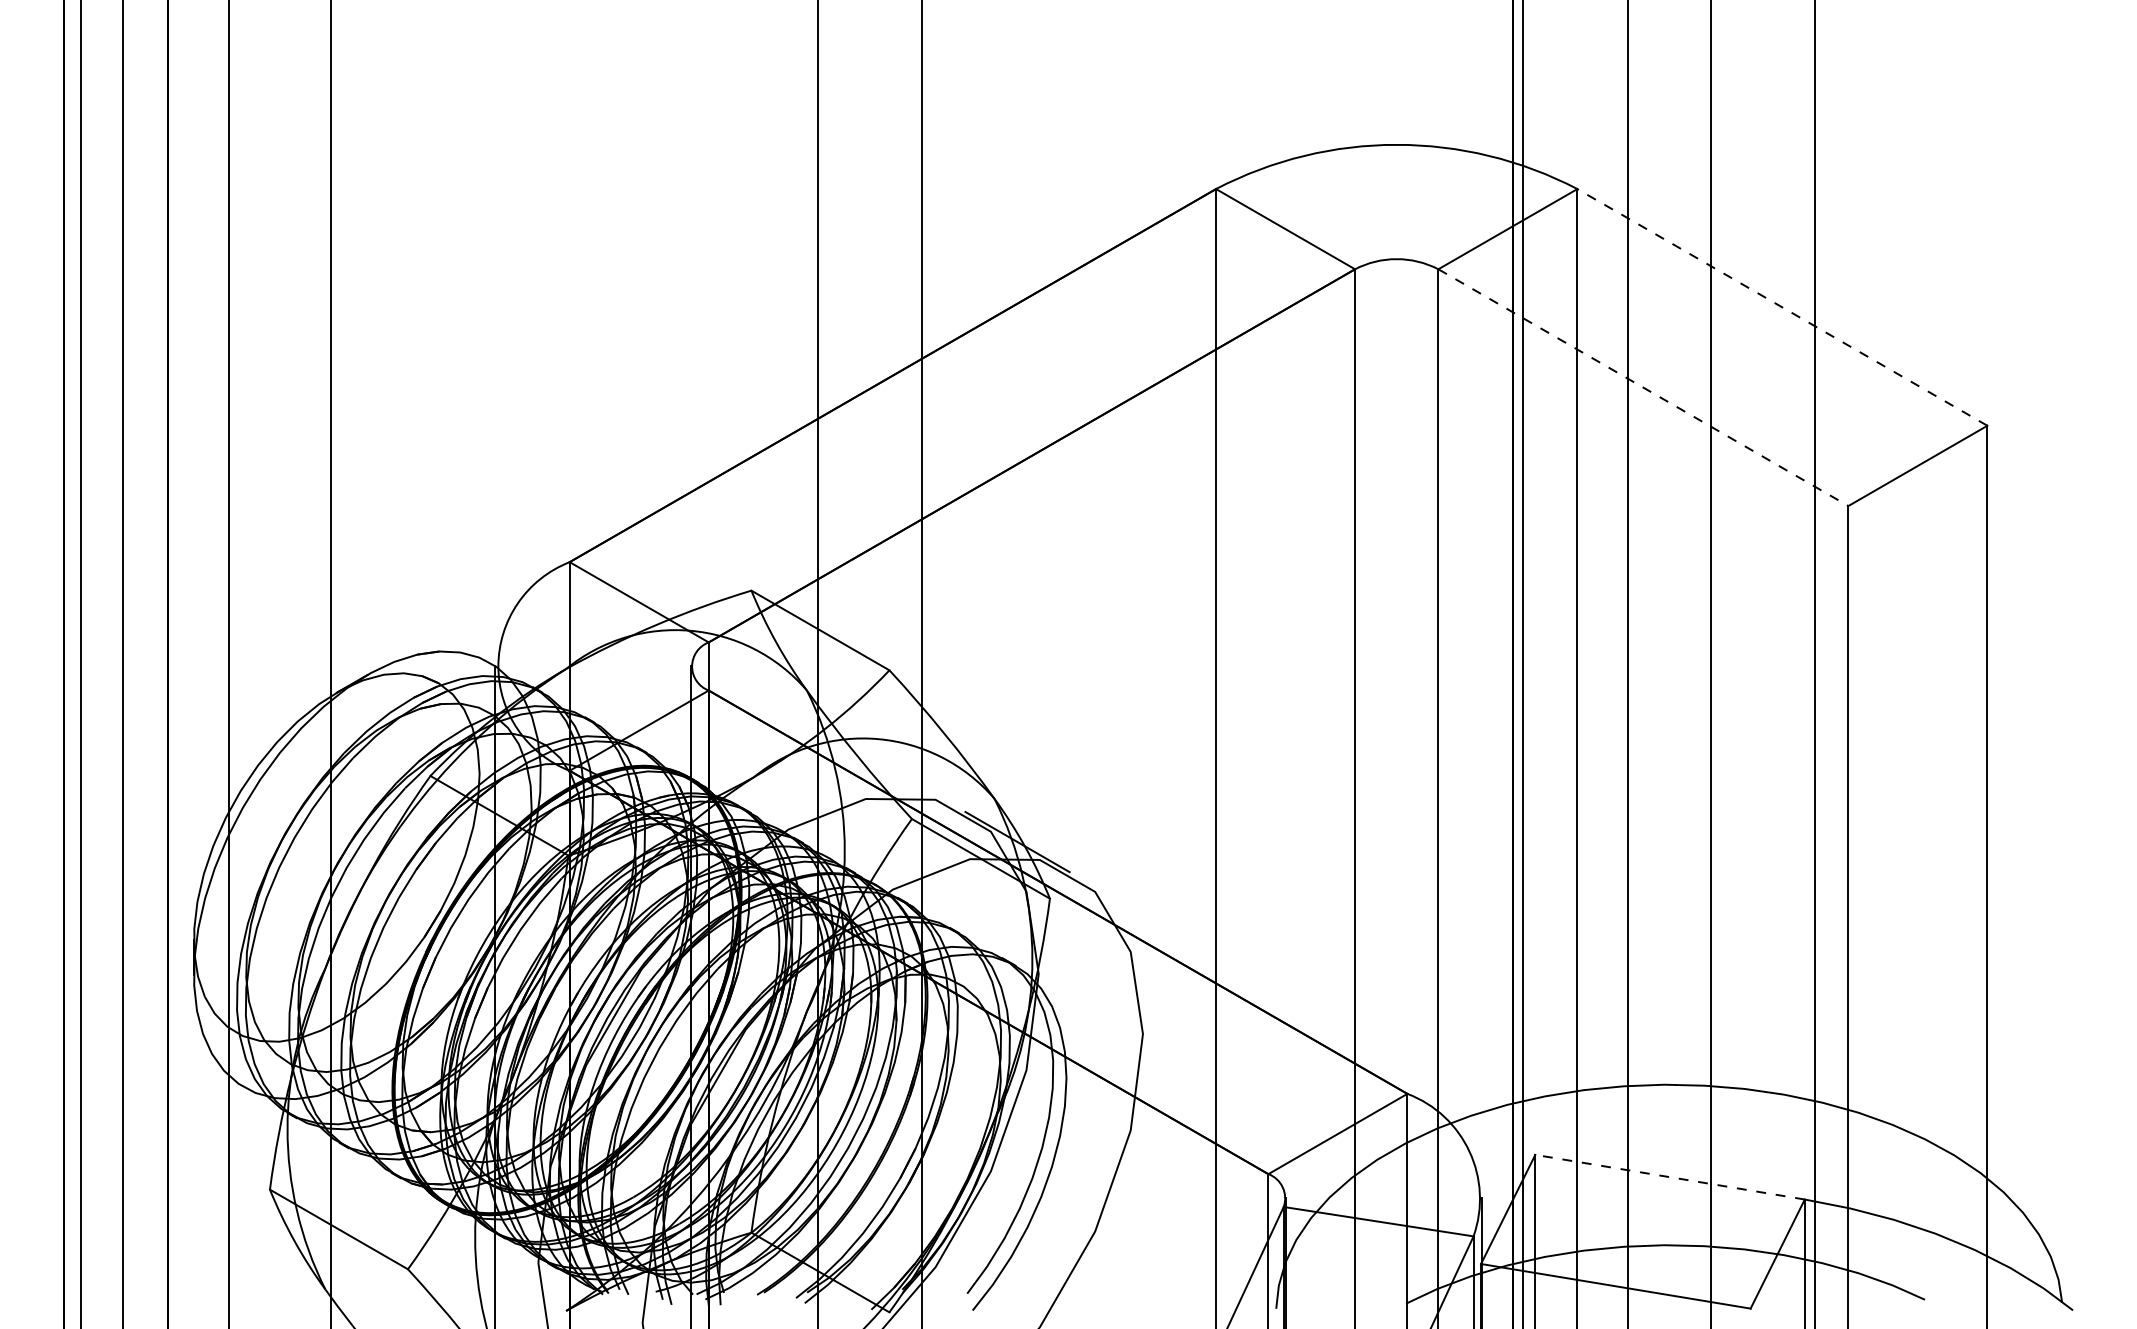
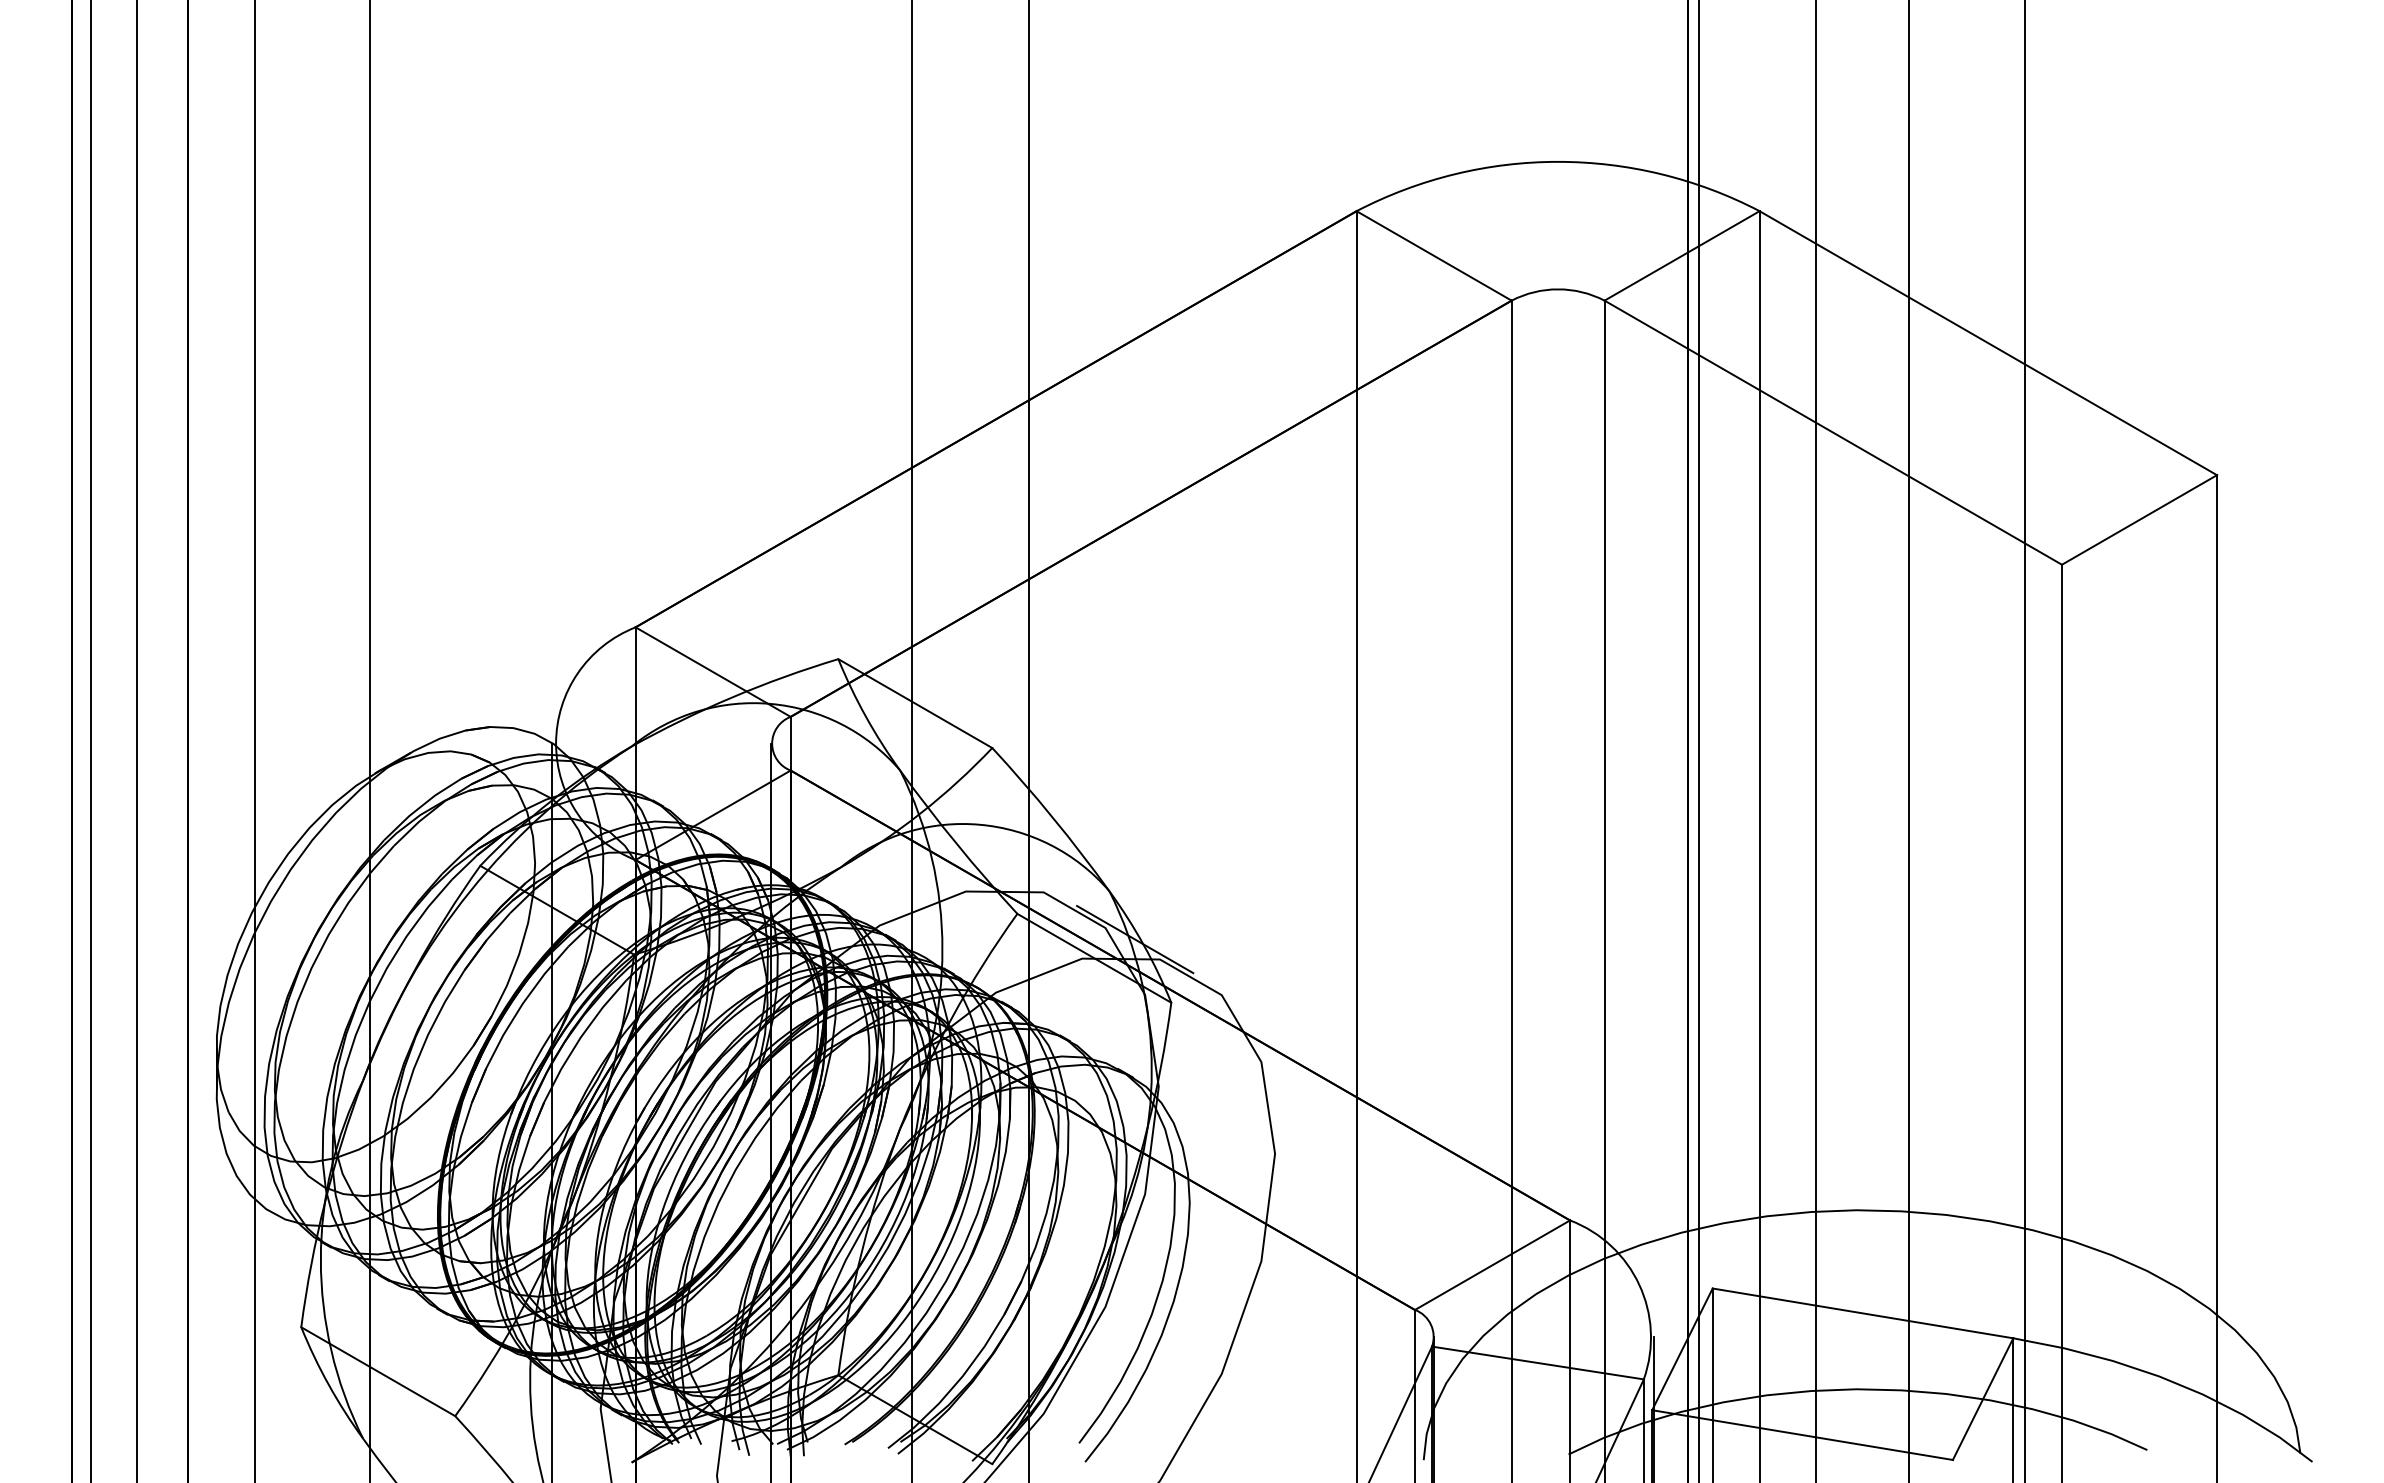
line: (1781, 306) -> (1987, 342), dashed -> solid
line: (1643, 387) -> (1833, 432), dashed -> solid
line: (1669, 1177) -> (1862, 1313), dashed -> solid

